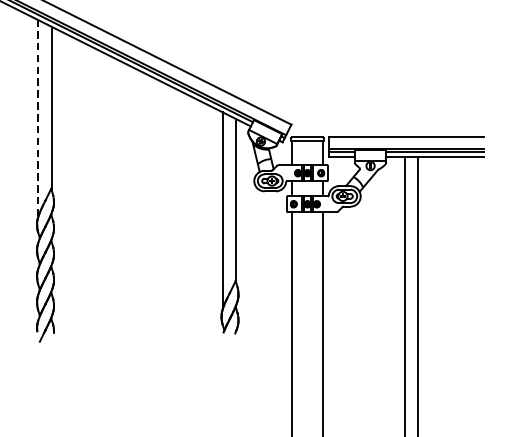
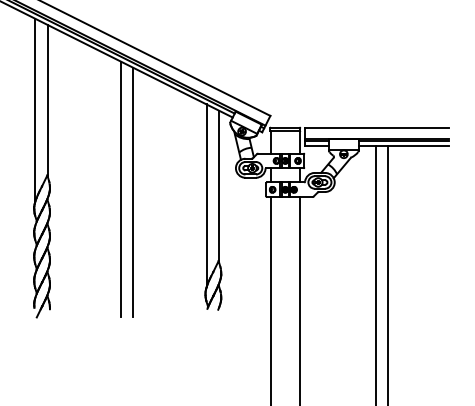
line: (38, 117) -> (35, 109), dashed -> solid
line: (131, 202) -> (121, 188), added
line: (143, 206) -> (133, 191), added

